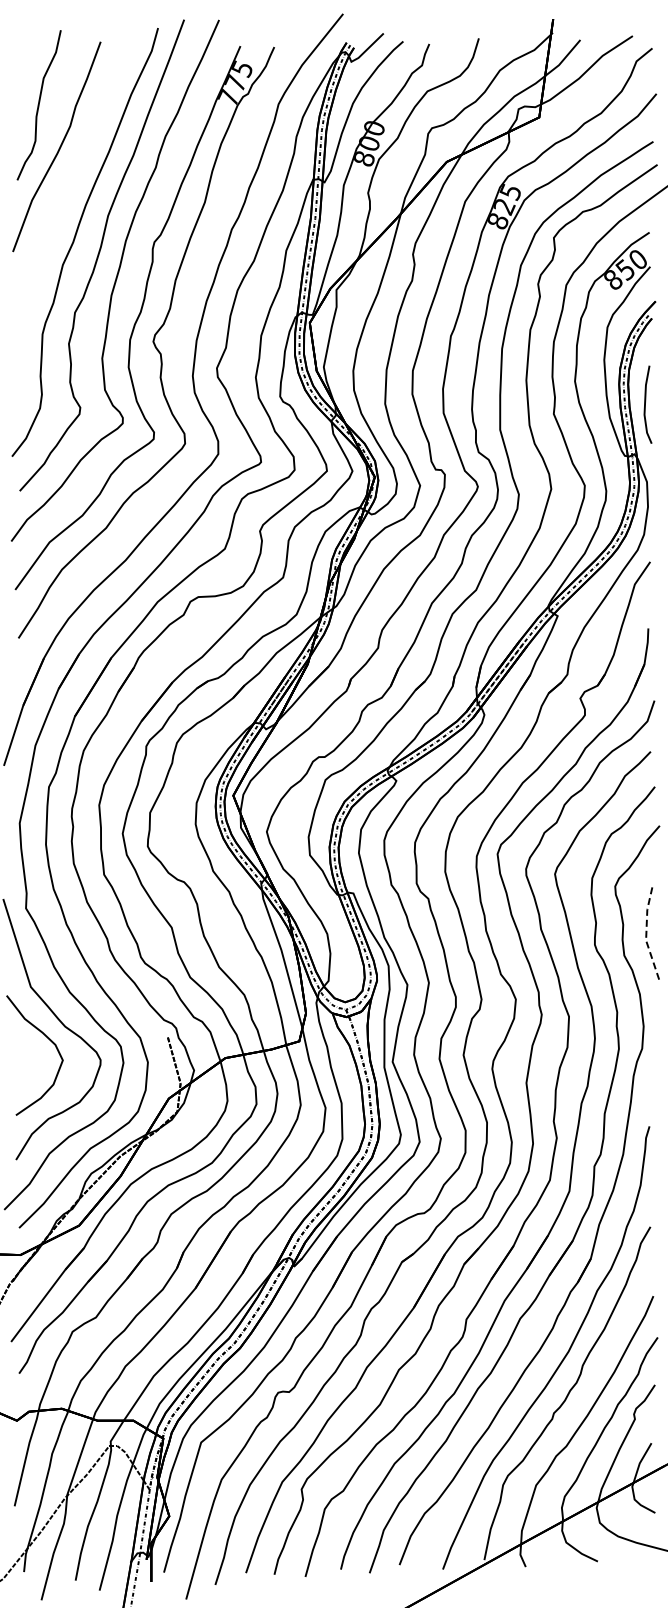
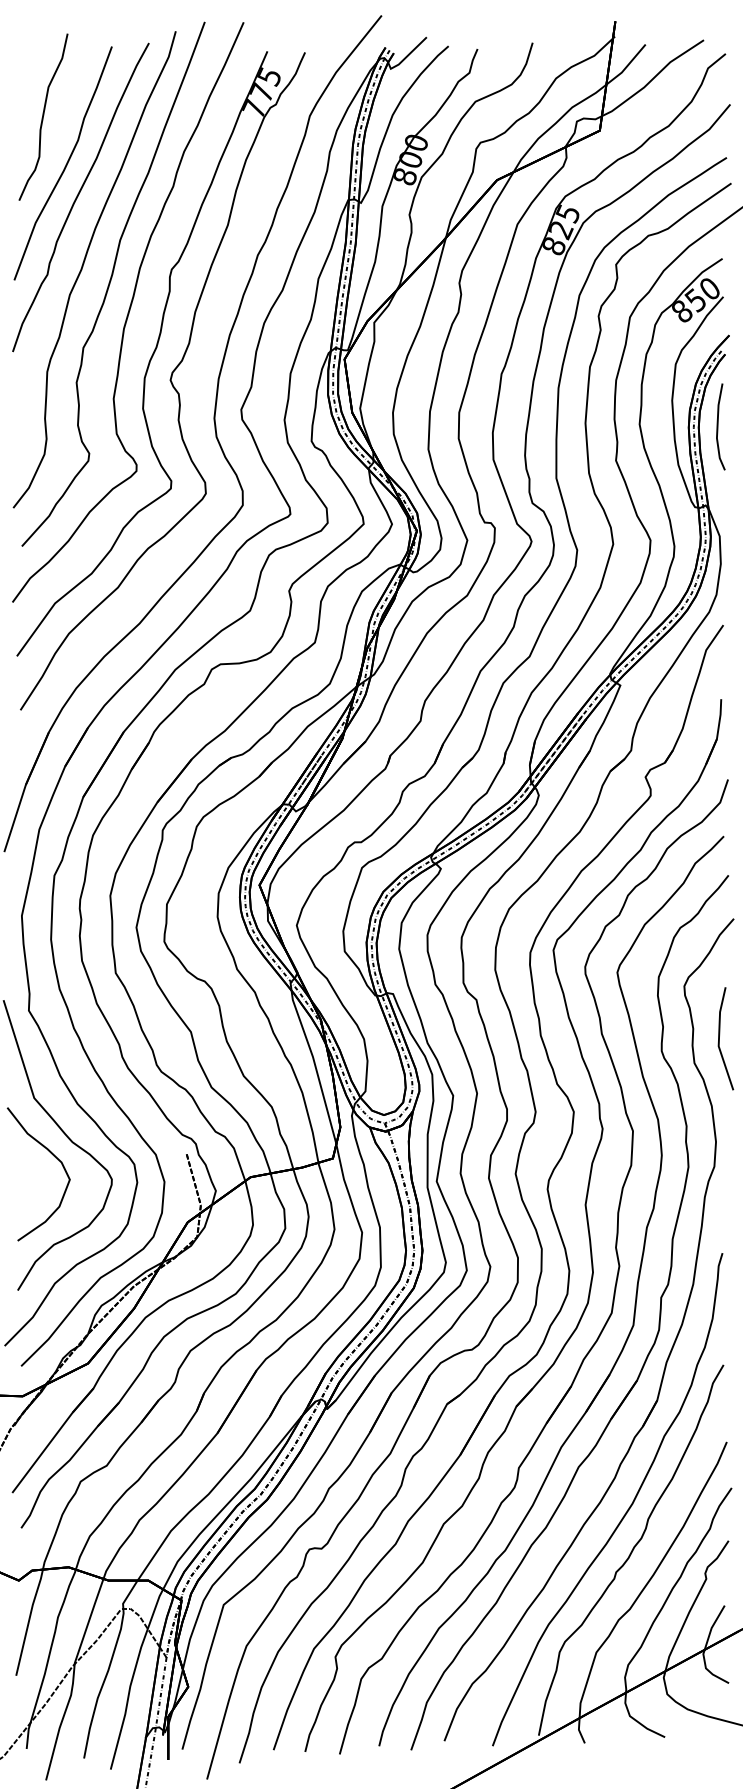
curve: (70, 177) -> (78, 197), added
line: (645, 404) -> (718, 426), moved
line: (646, 934) -> (719, 1039), dashed -> solid

